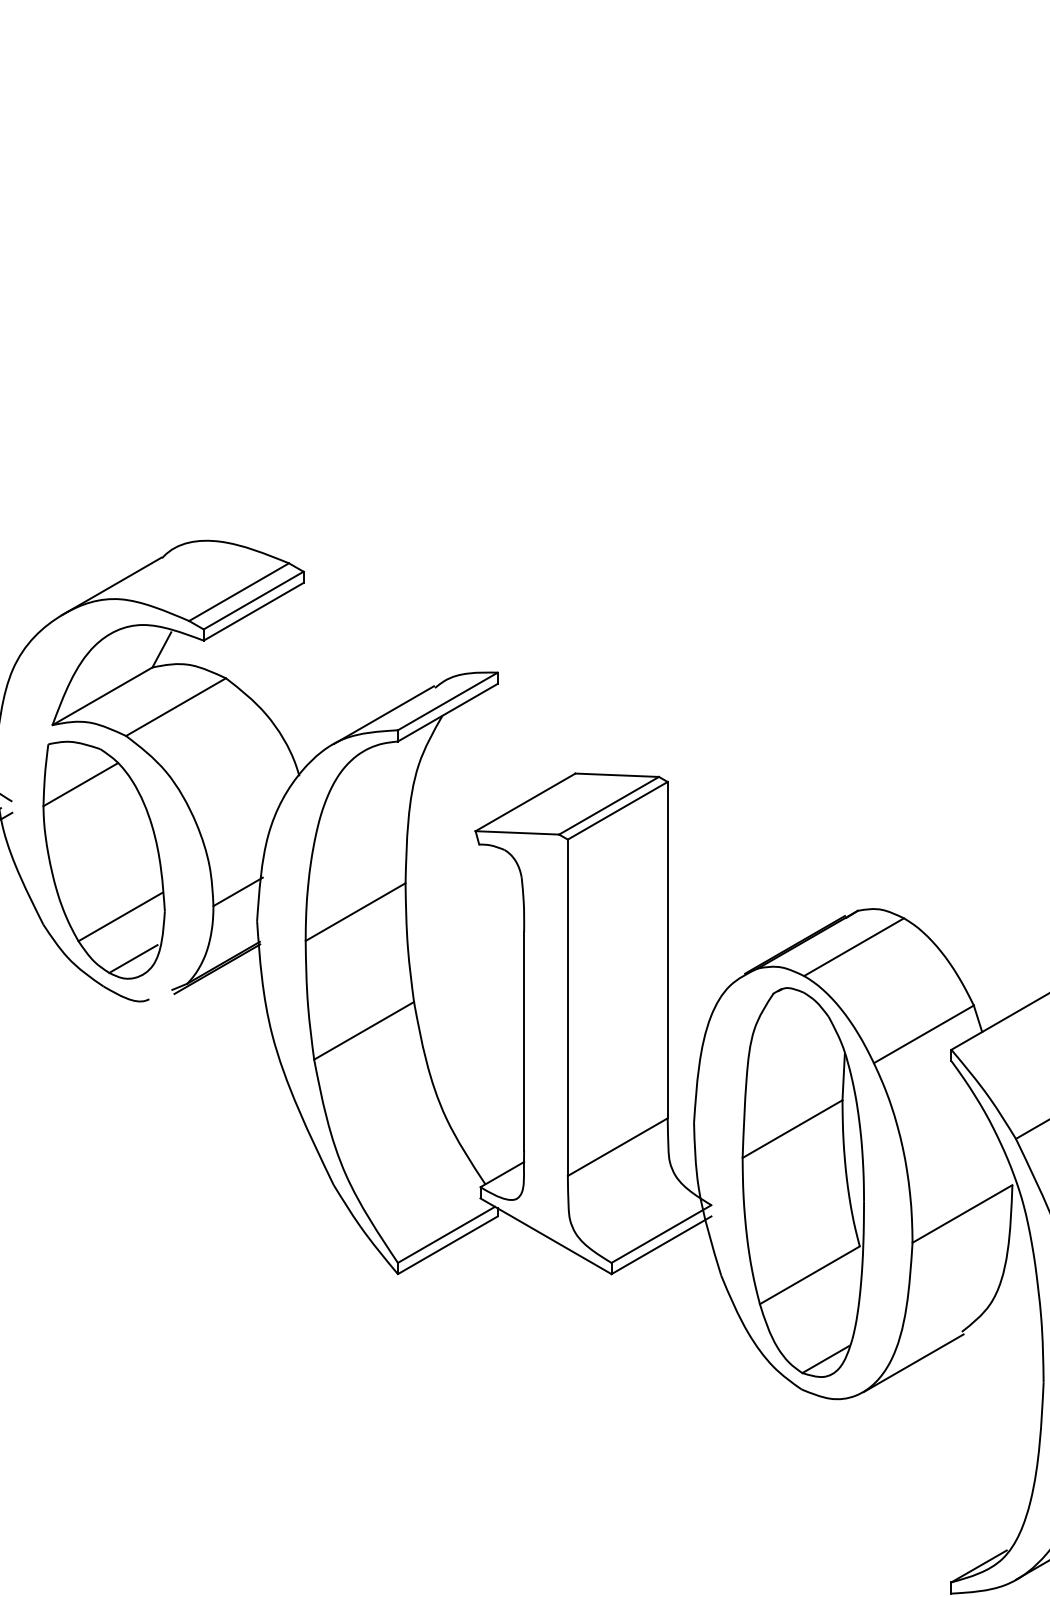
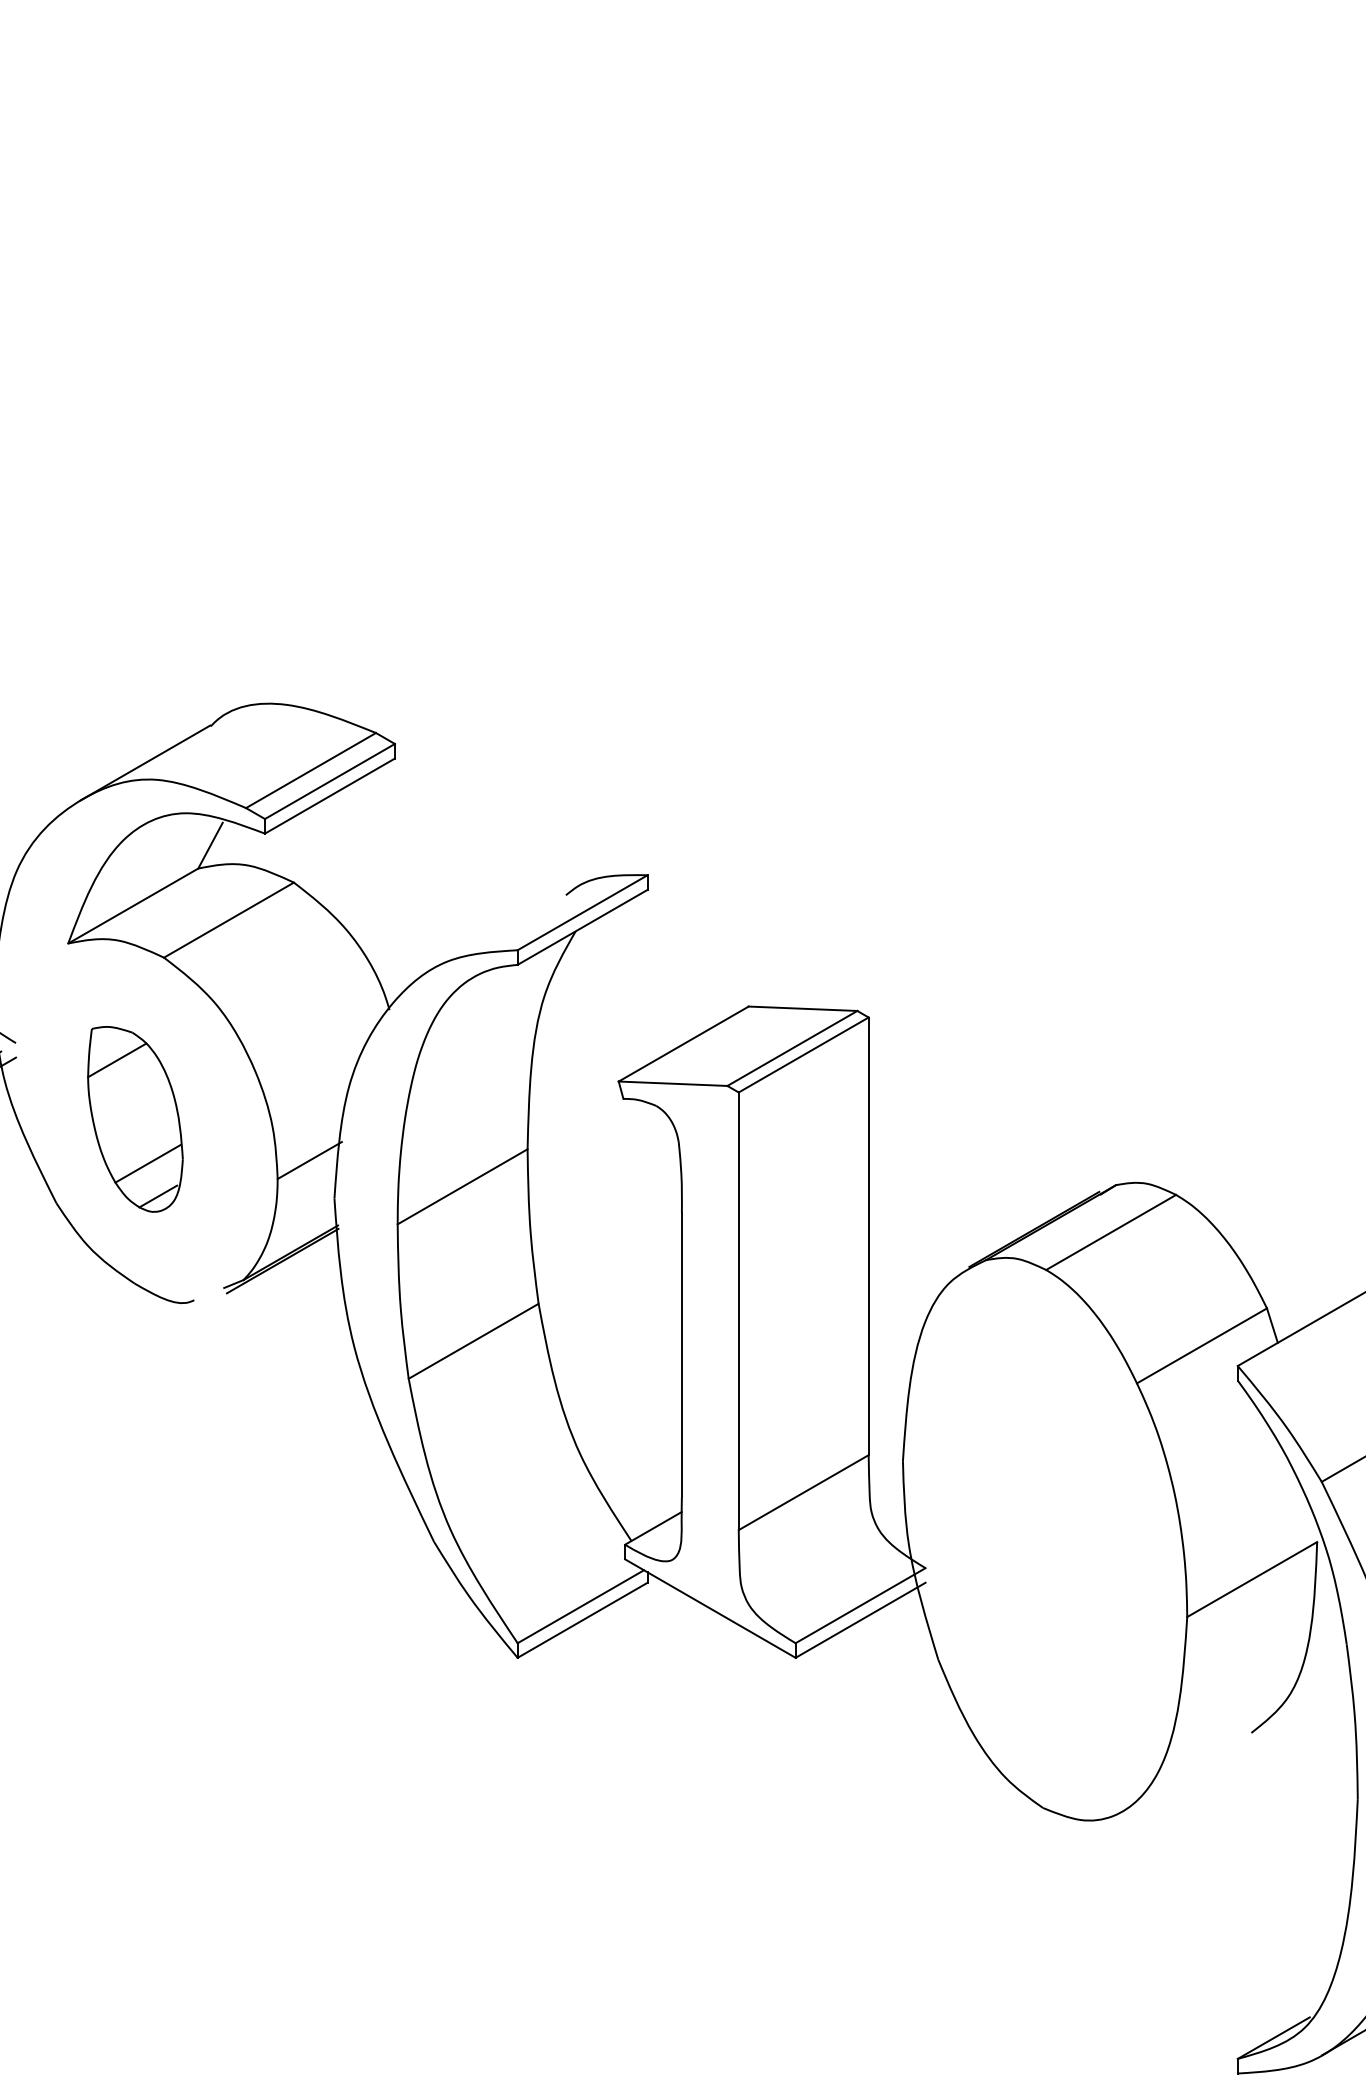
line: (383, 715) -> (499, 930), removed
part: (104, 860) -> (135, 1119), size x0.6
part: (802, 1182) -> (1044, 1538), removed
line: (913, 1363) -> (1188, 1773), removed

